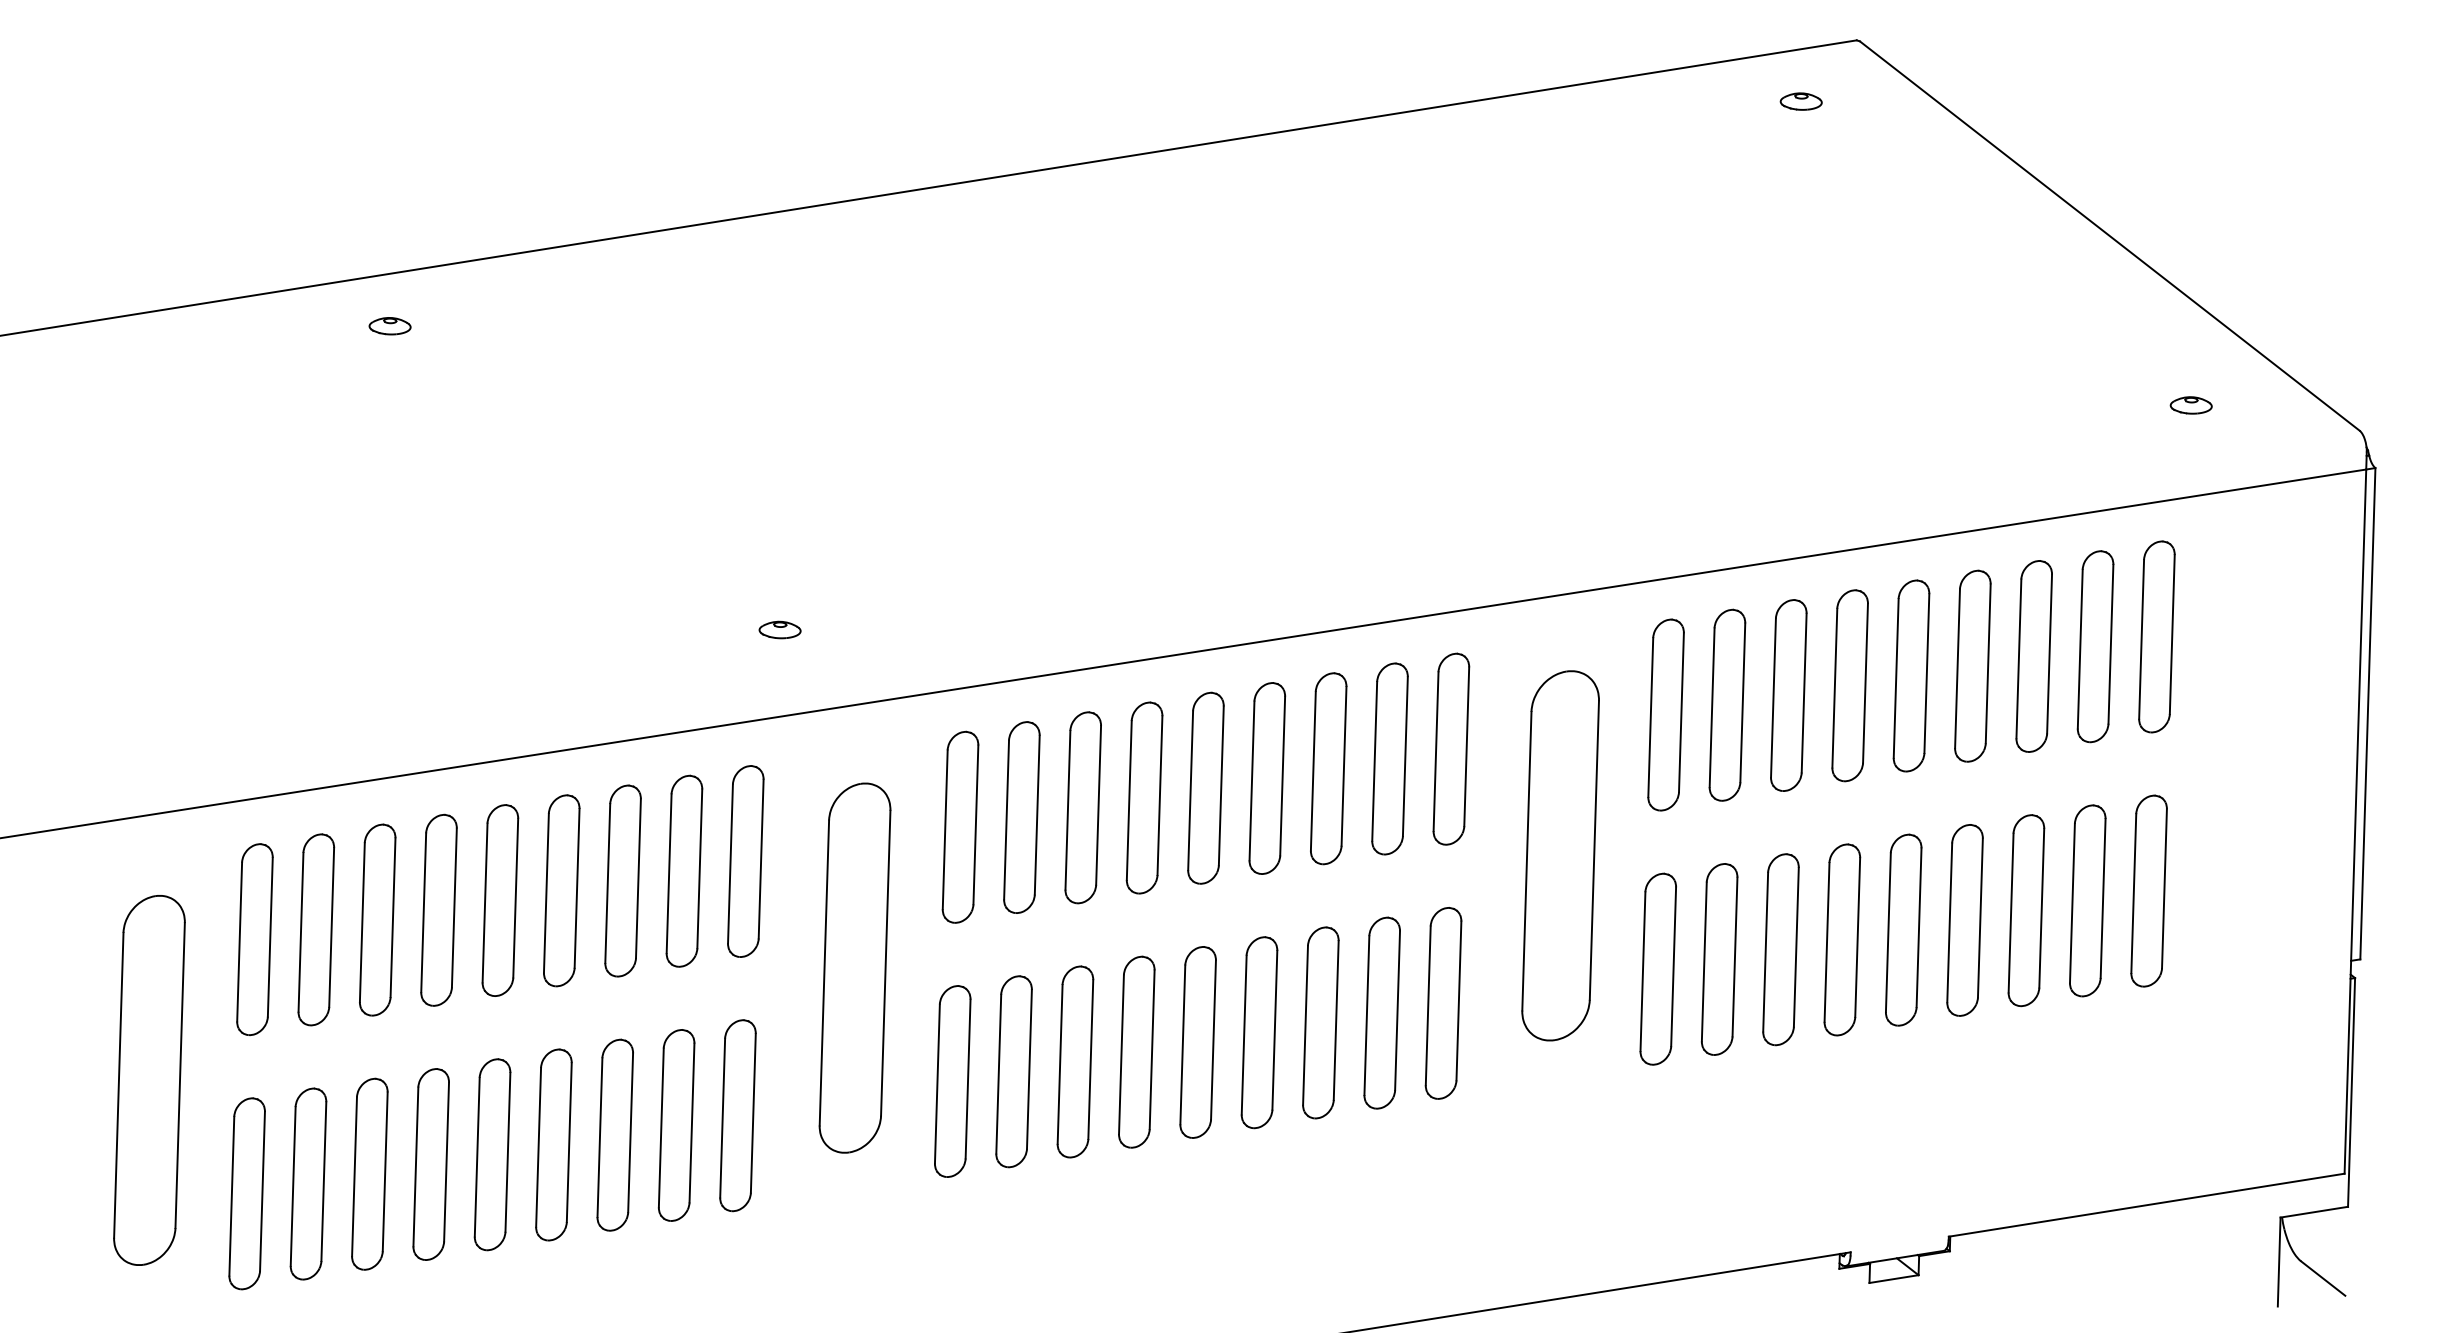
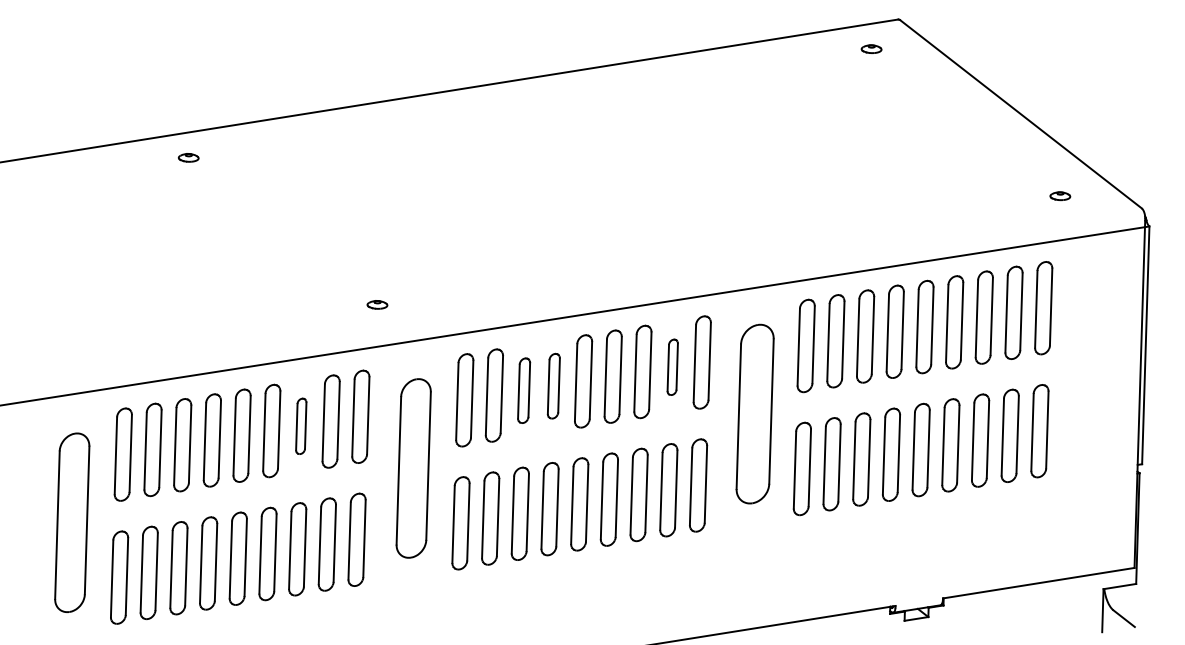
part: (1389, 759) -> (672, 367), size x0.6
part: (1143, 798) -> (553, 386), size x0.7
part: (1081, 807) -> (523, 390), size x0.7
part: (621, 881) -> (300, 426), size x0.6

